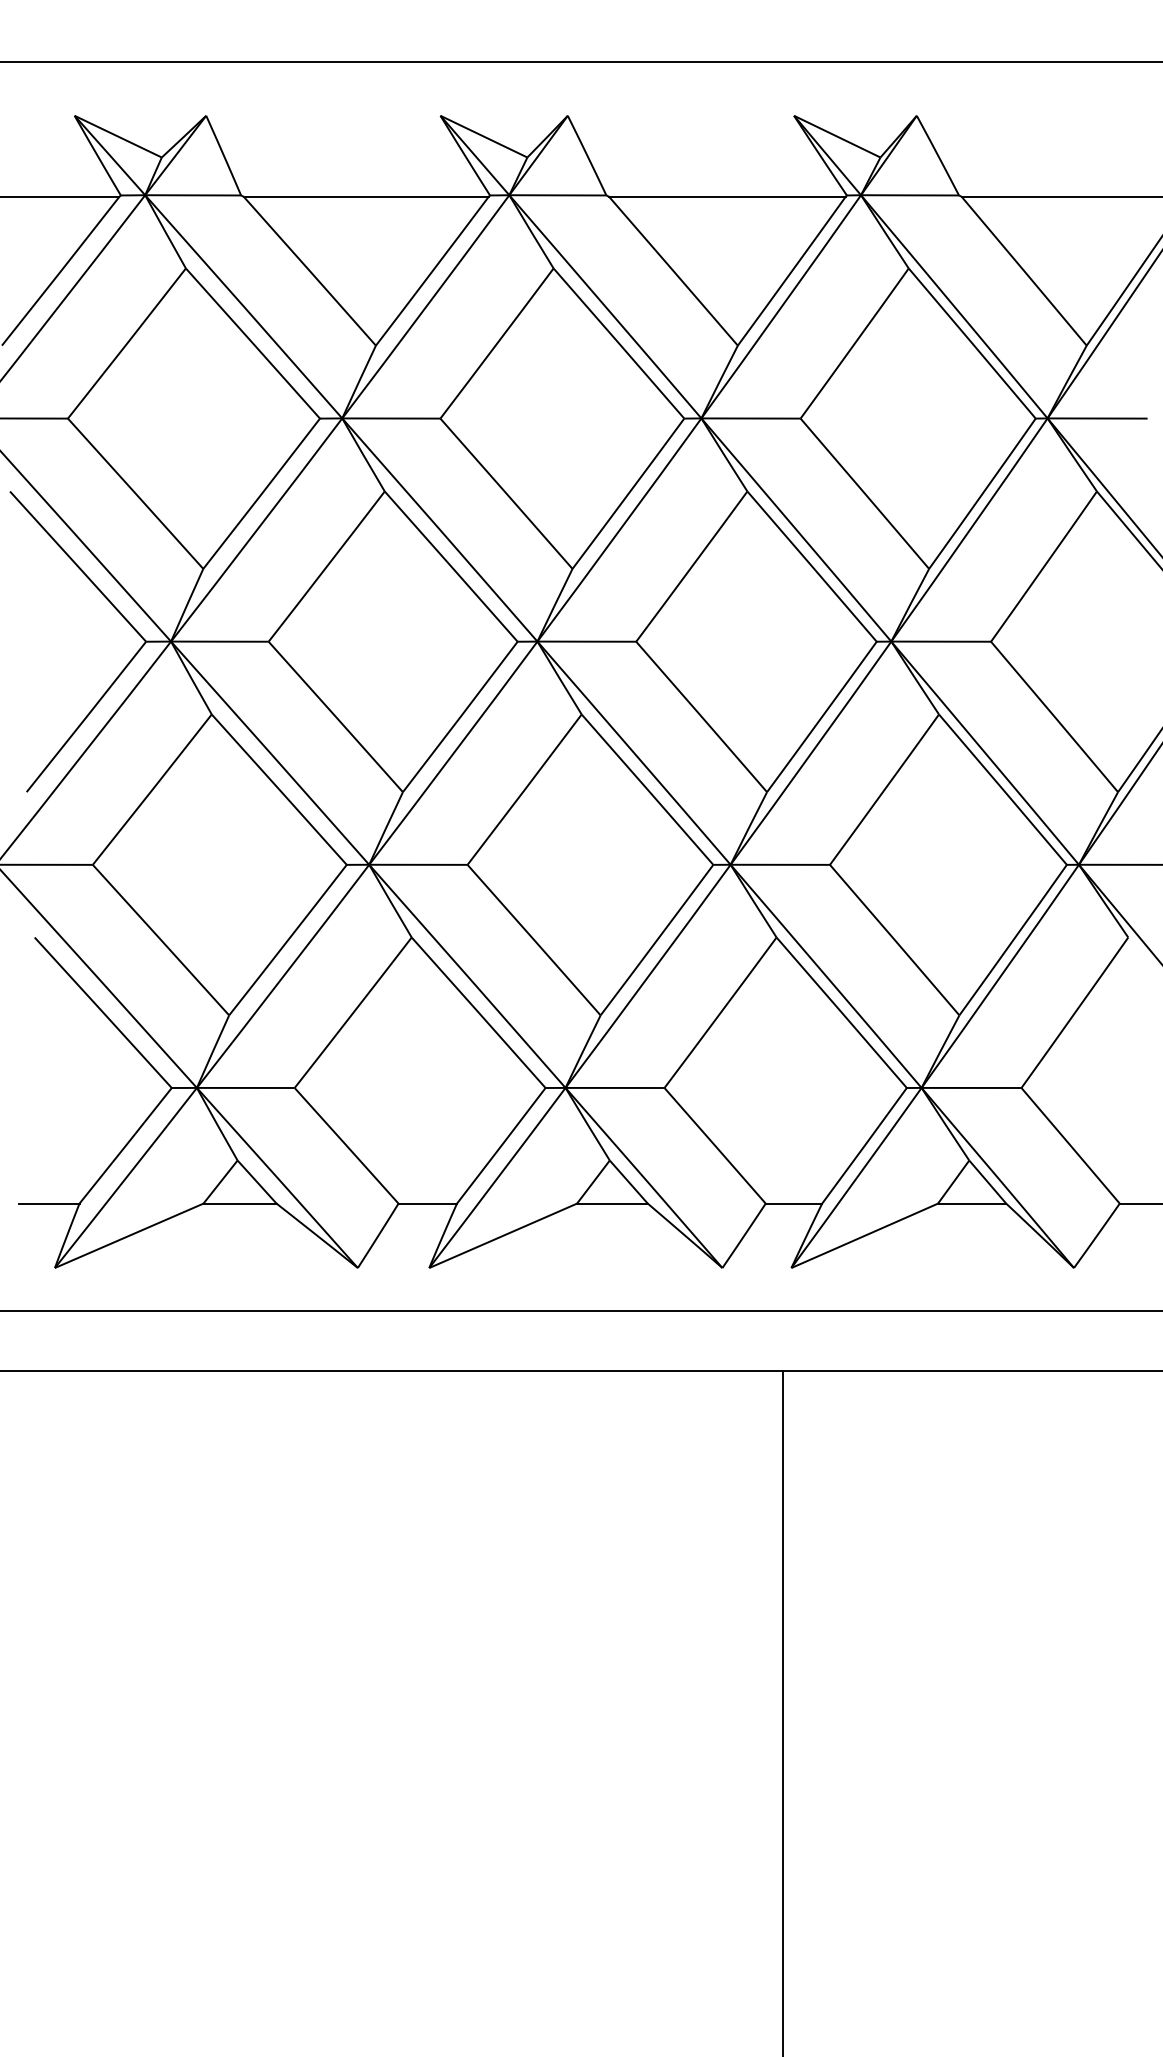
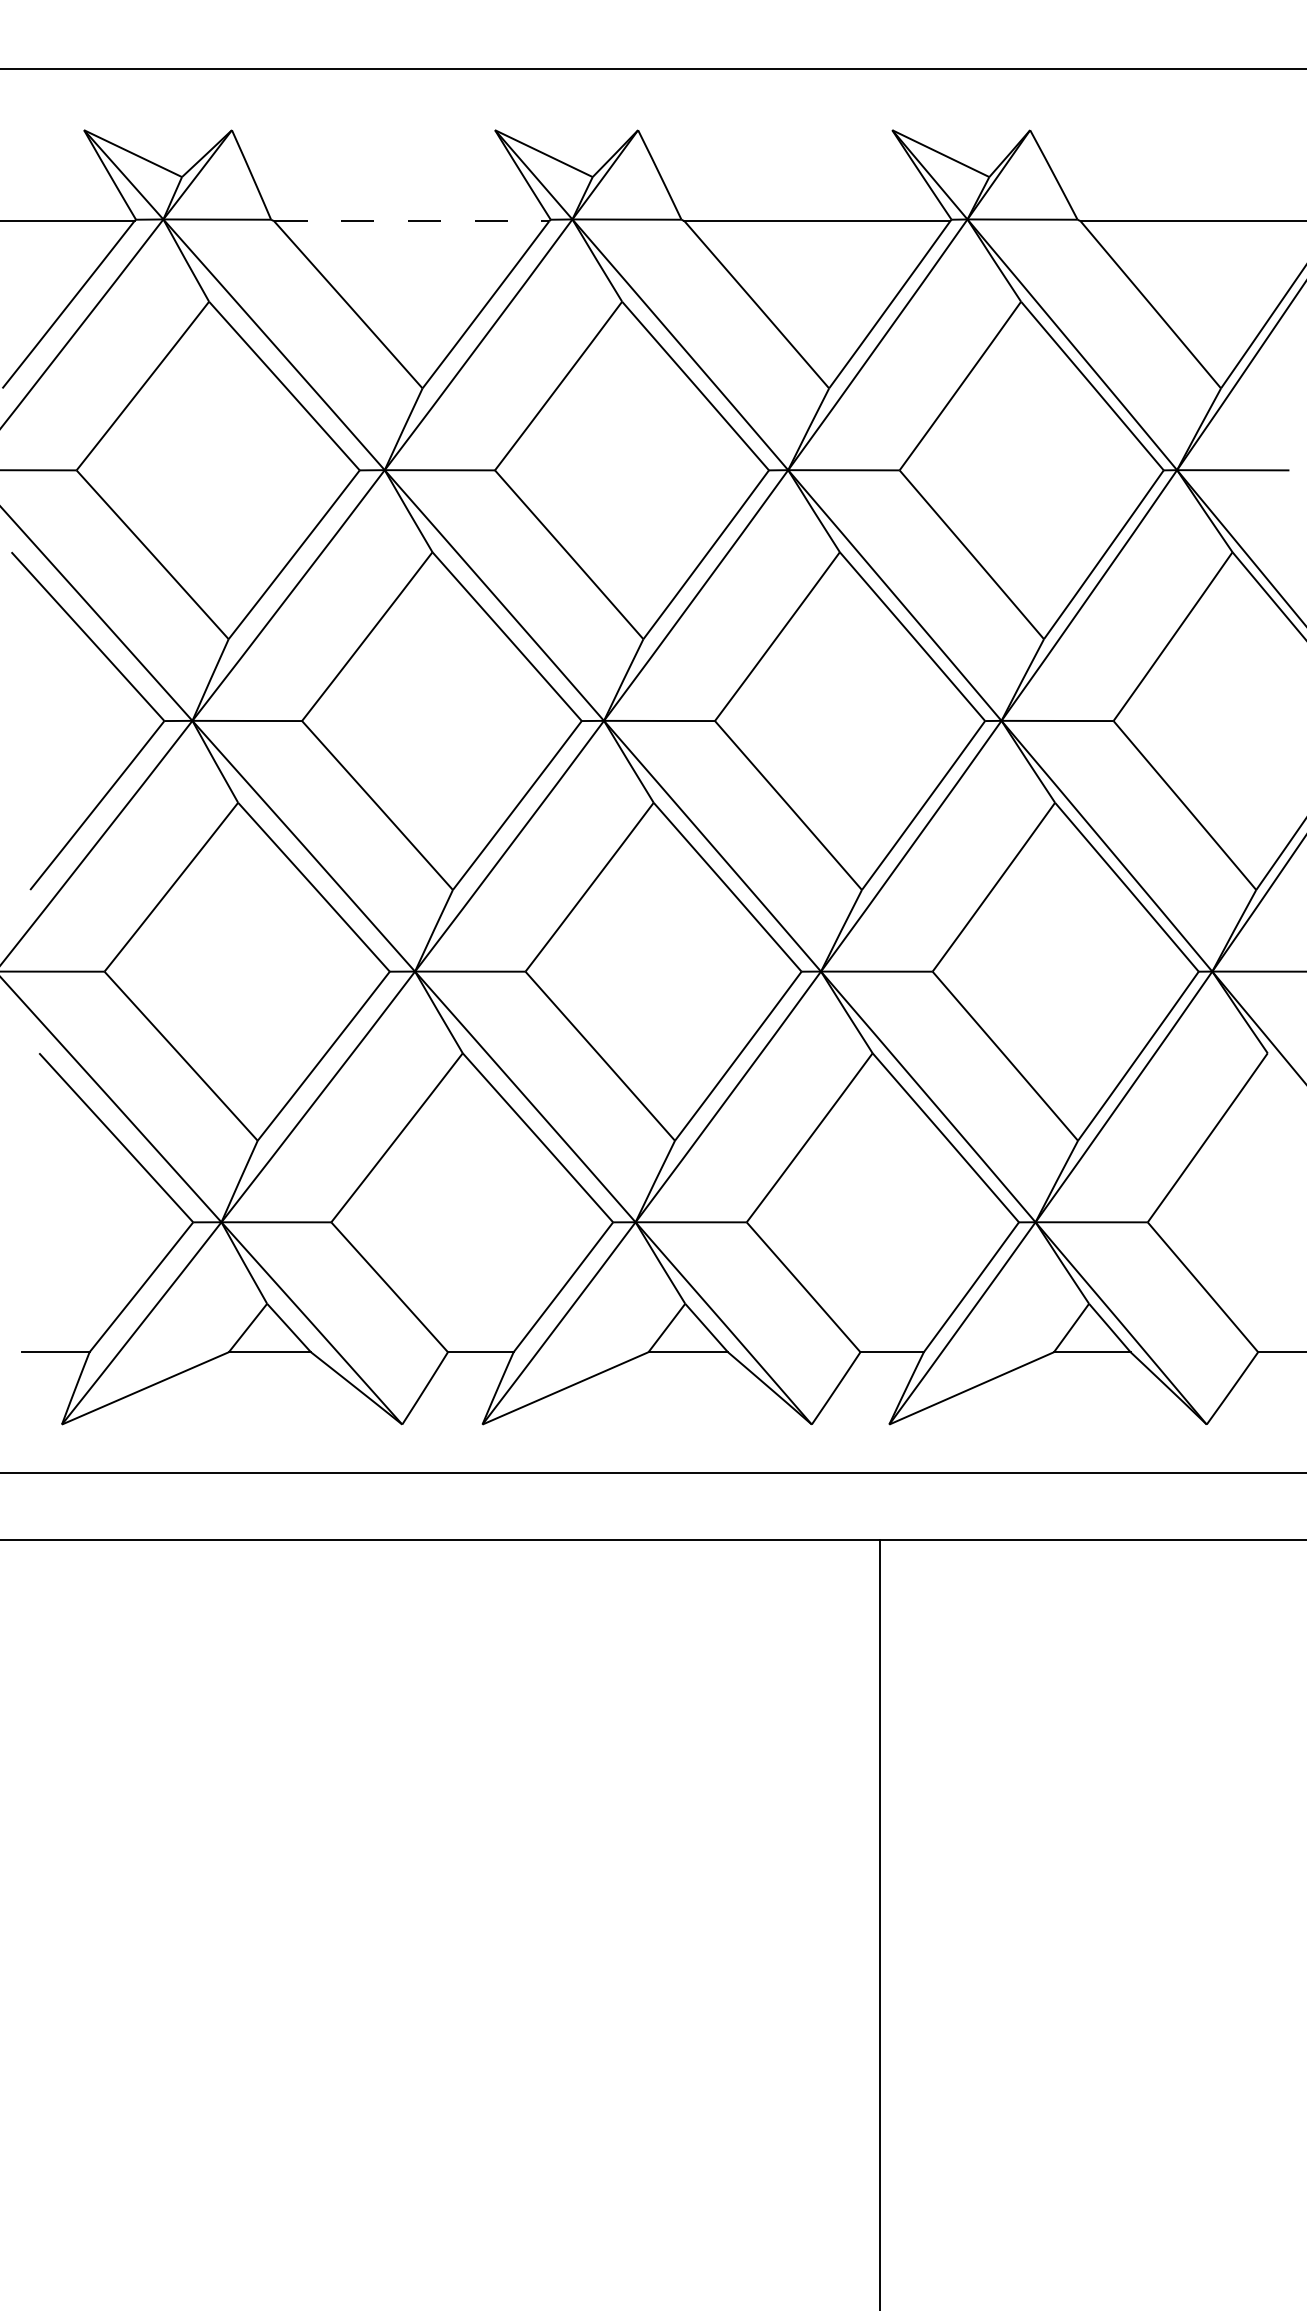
line: (366, 197) -> (411, 221), solid -> dashed

